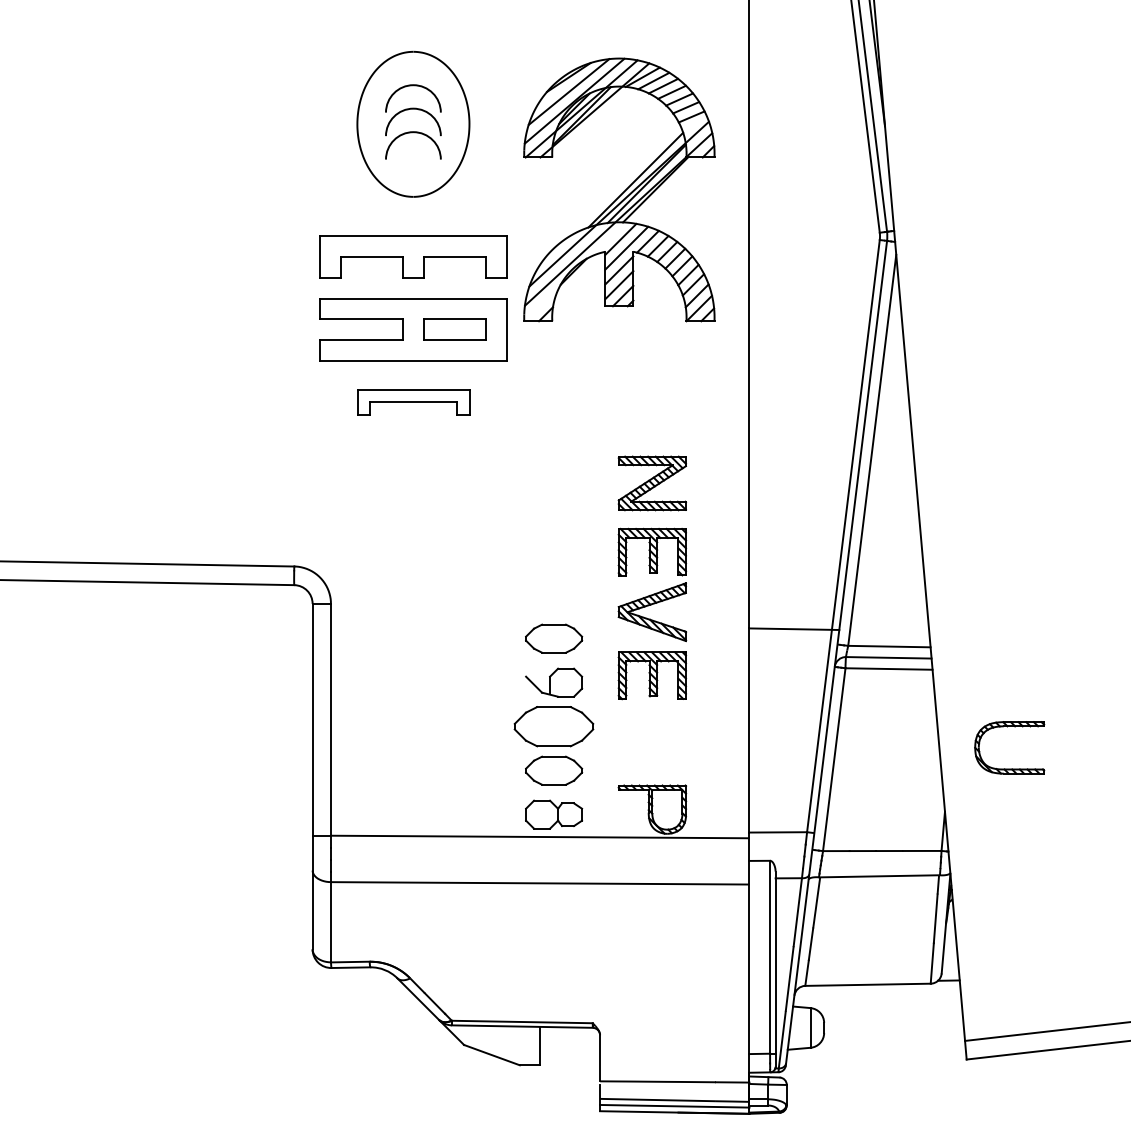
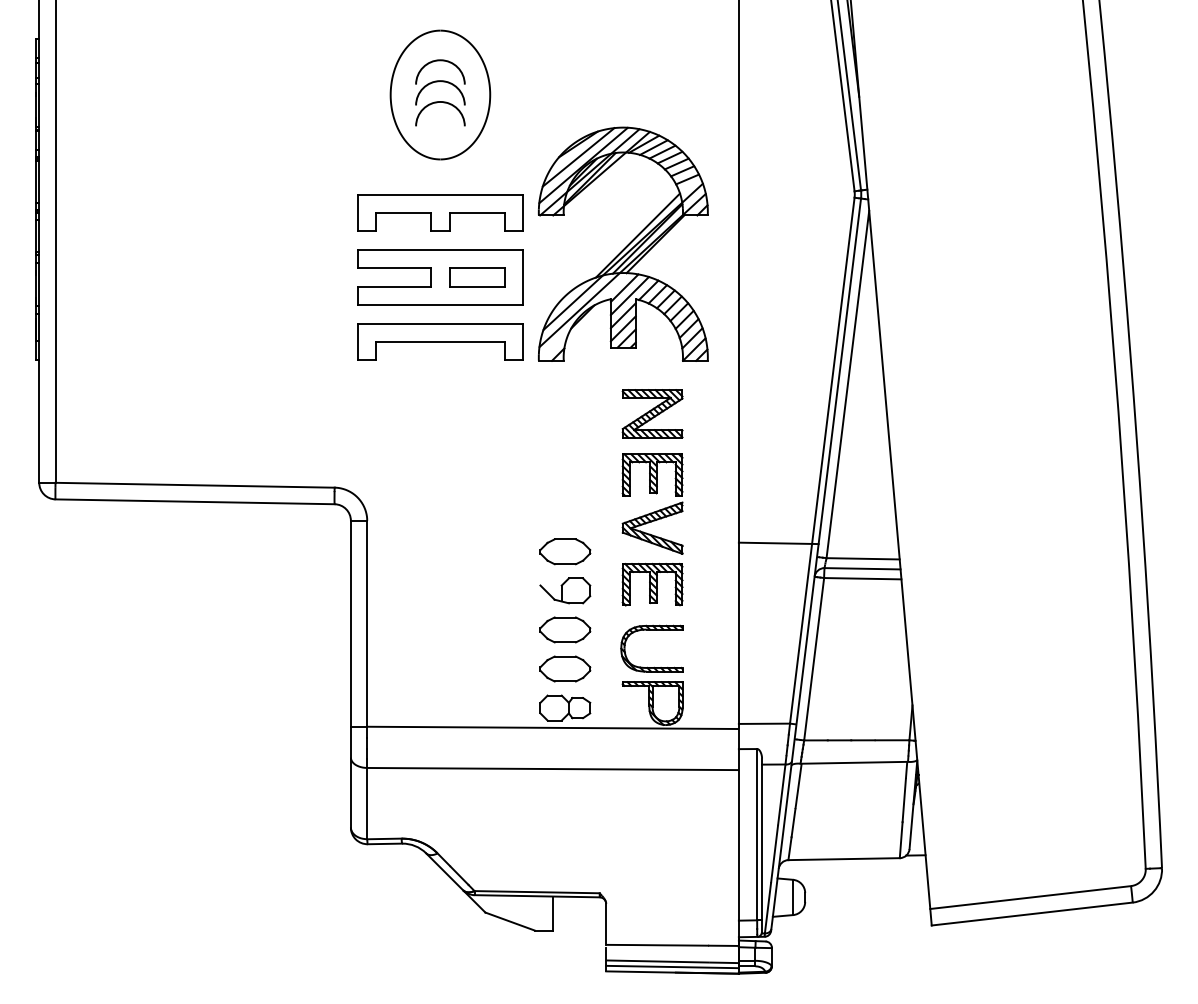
part: (618, 189) -> (622, 243), moved
part: (413, 401) -> (440, 341), size x1.67
part: (554, 726) -> (565, 629), size x0.71
part: (1009, 727) -> (651, 630), moved

